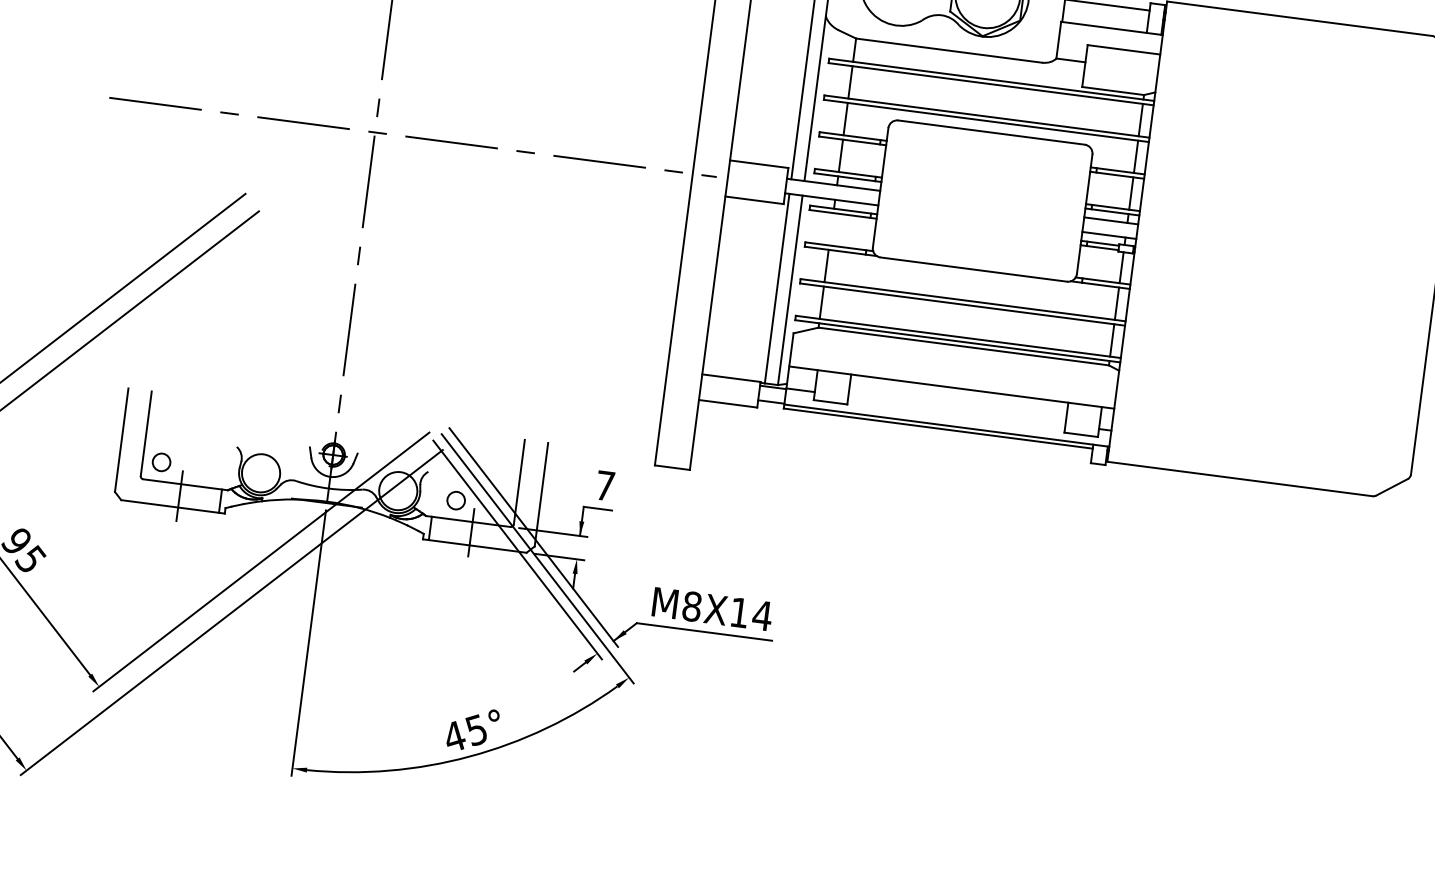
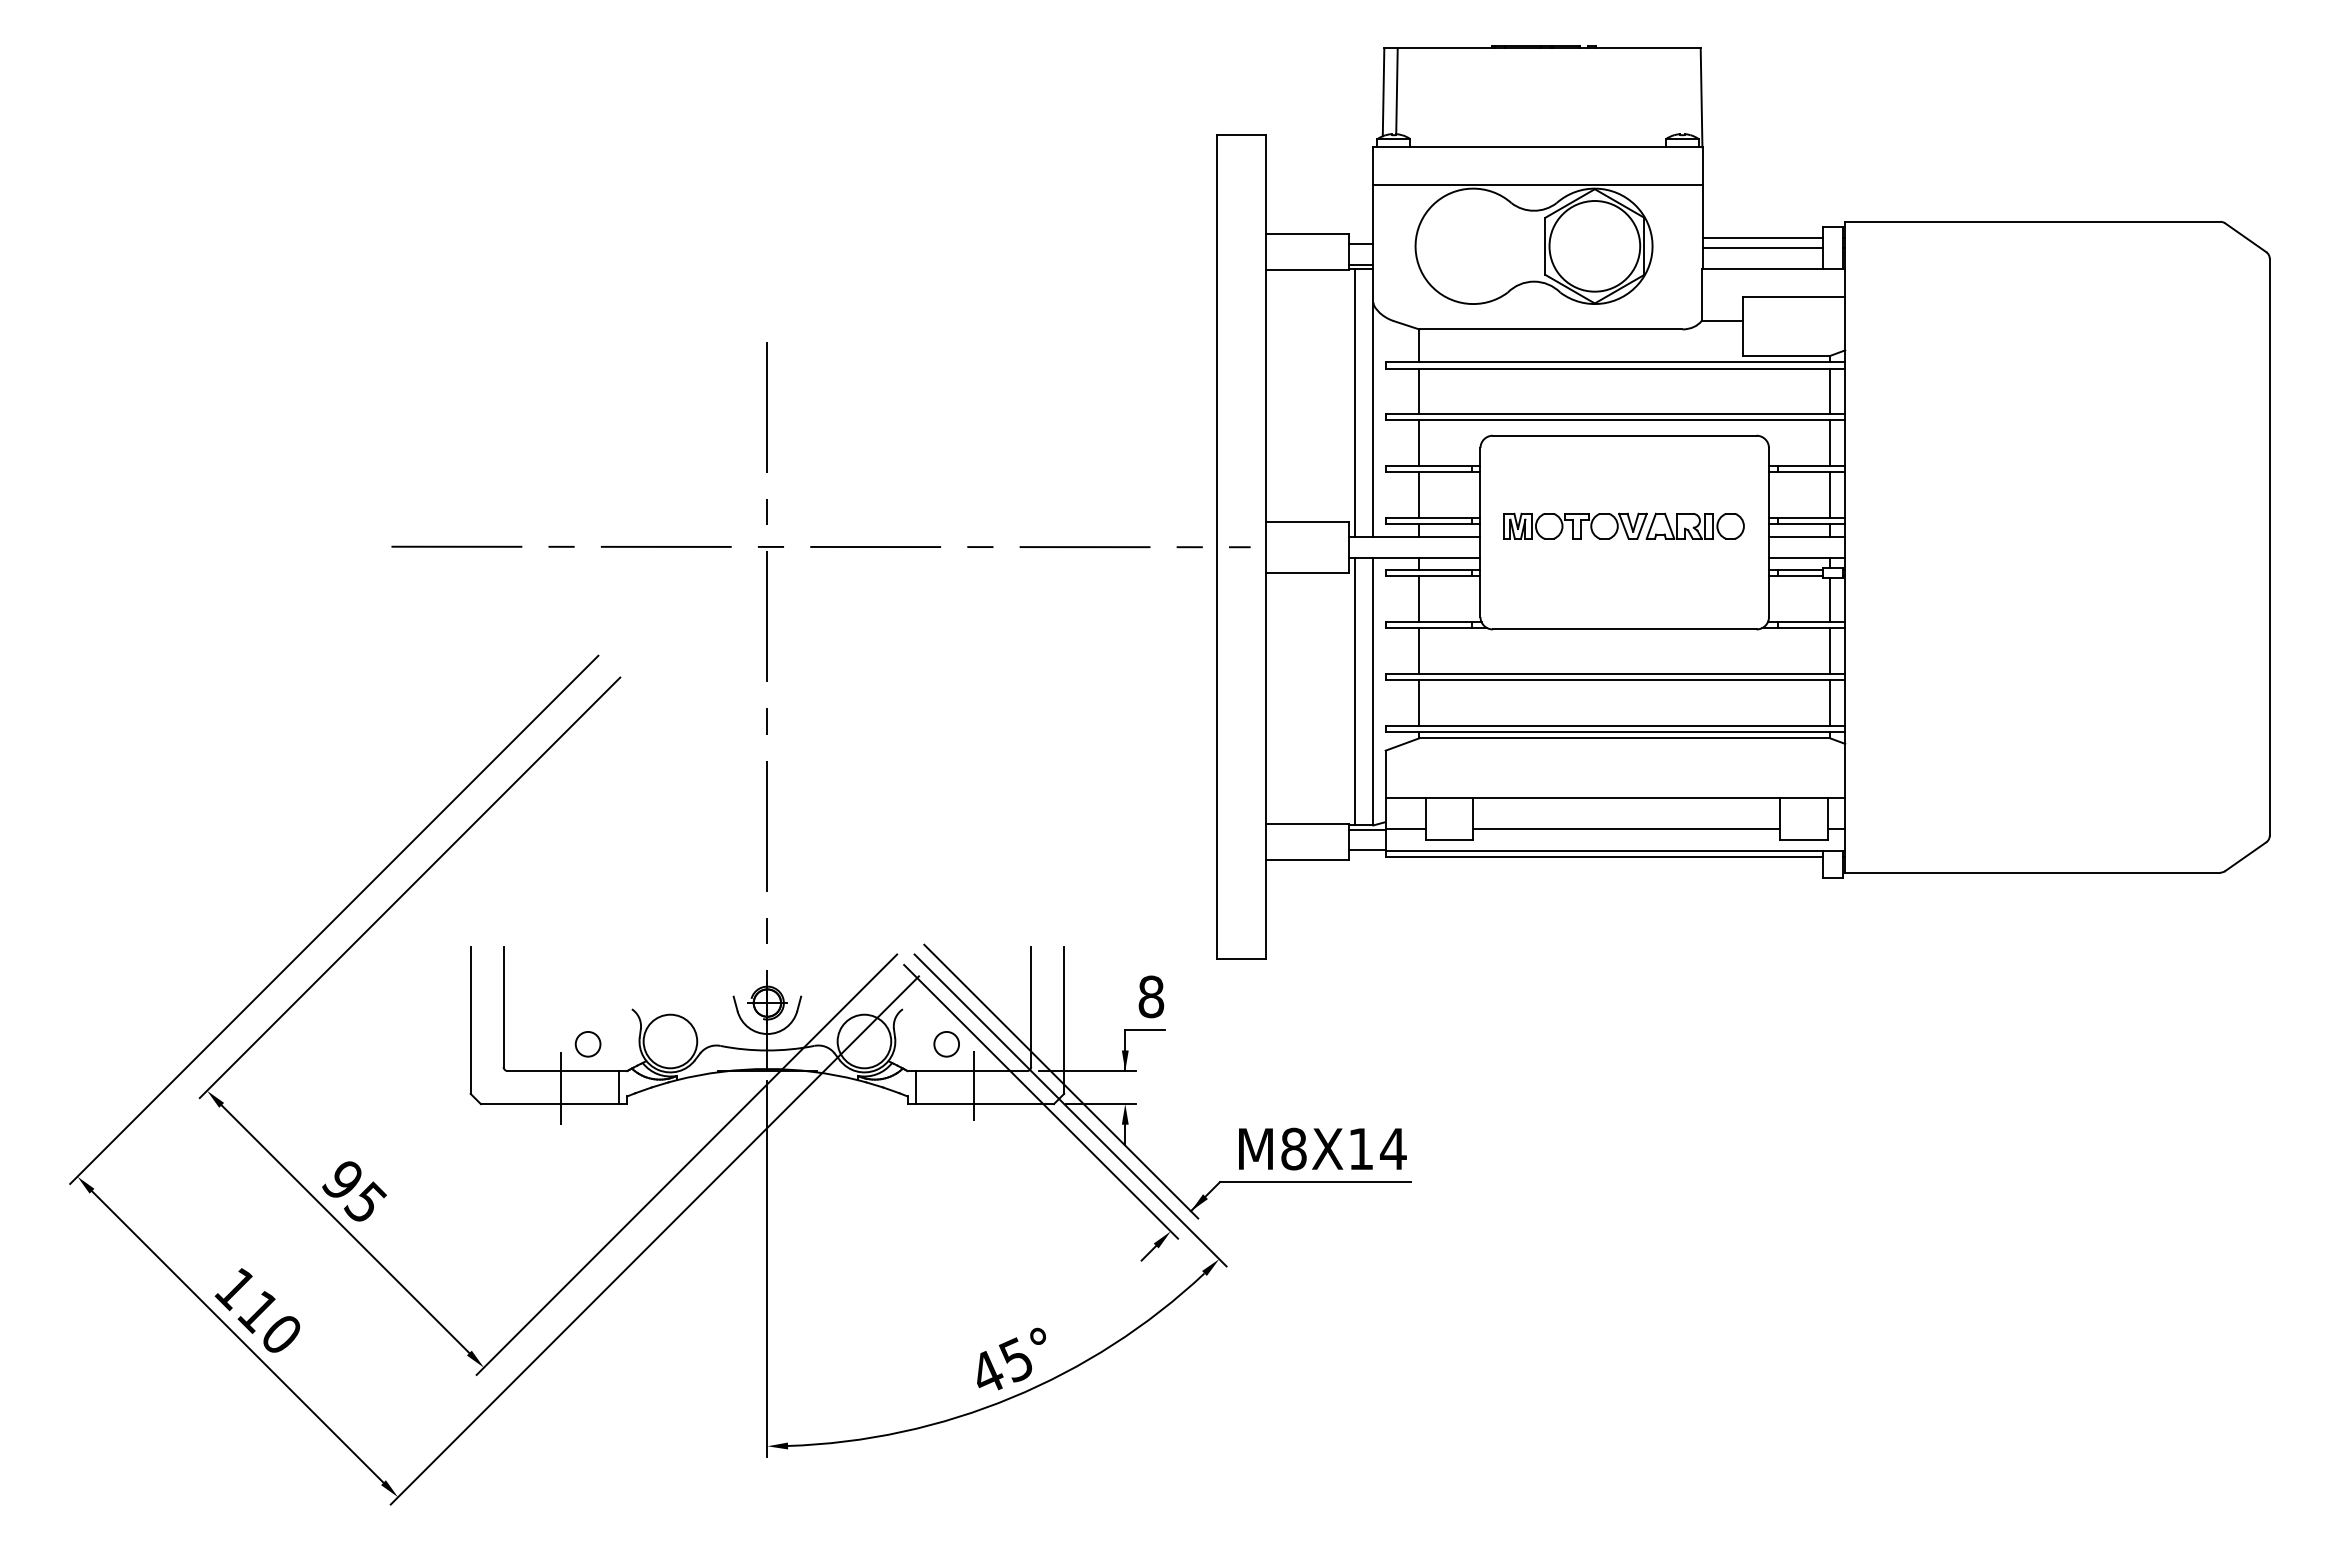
line: (1106, 12) -> (1762, 247), added
part: (982, 195) -> (1623, 525), added
line: (831, 229) -> (1419, 599), added
line: (956, 410) -> (1626, 828), added
circle: (161, 462) -> (587, 1044), moved
text: (605, 485) -> (1151, 996), 7 -> 8

